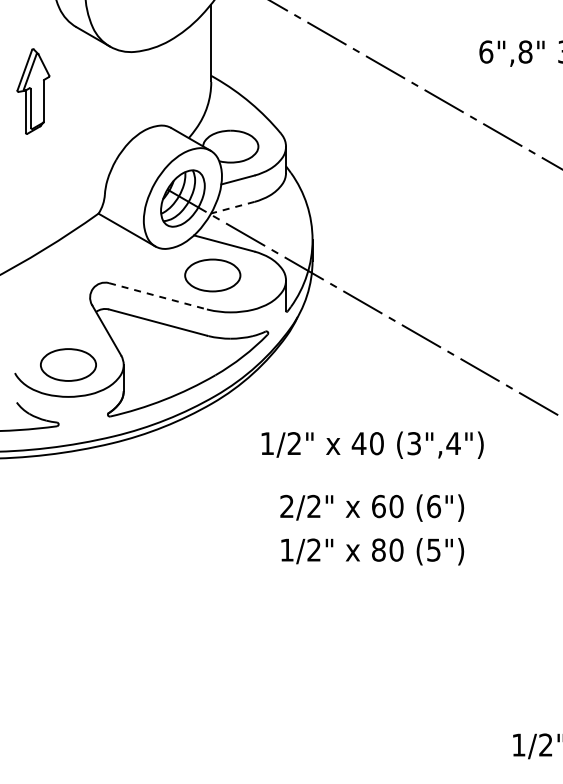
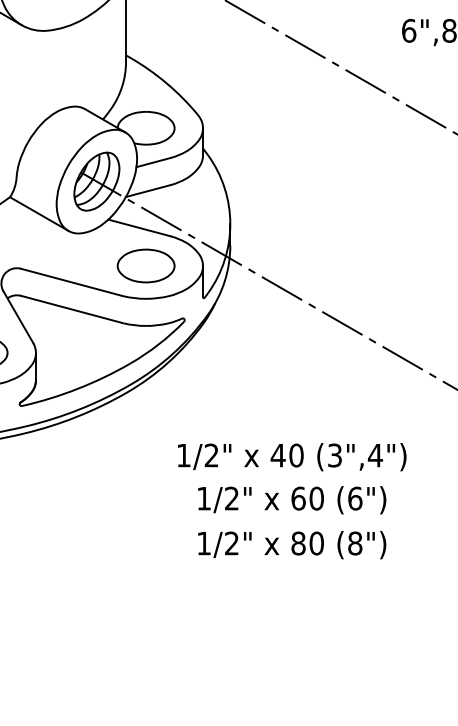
line: (232, 207) -> (147, 190), dashed -> solid
part: (212, 275) -> (145, 266), moved
line: (158, 296) -> (71, 282), dashed -> solid
text: (372, 444) -> (292, 456), moved
text: (286, 505) -> (203, 497), 2/2" -> 1/2"
text: (433, 549) -> (354, 542), (5") -> (8")

